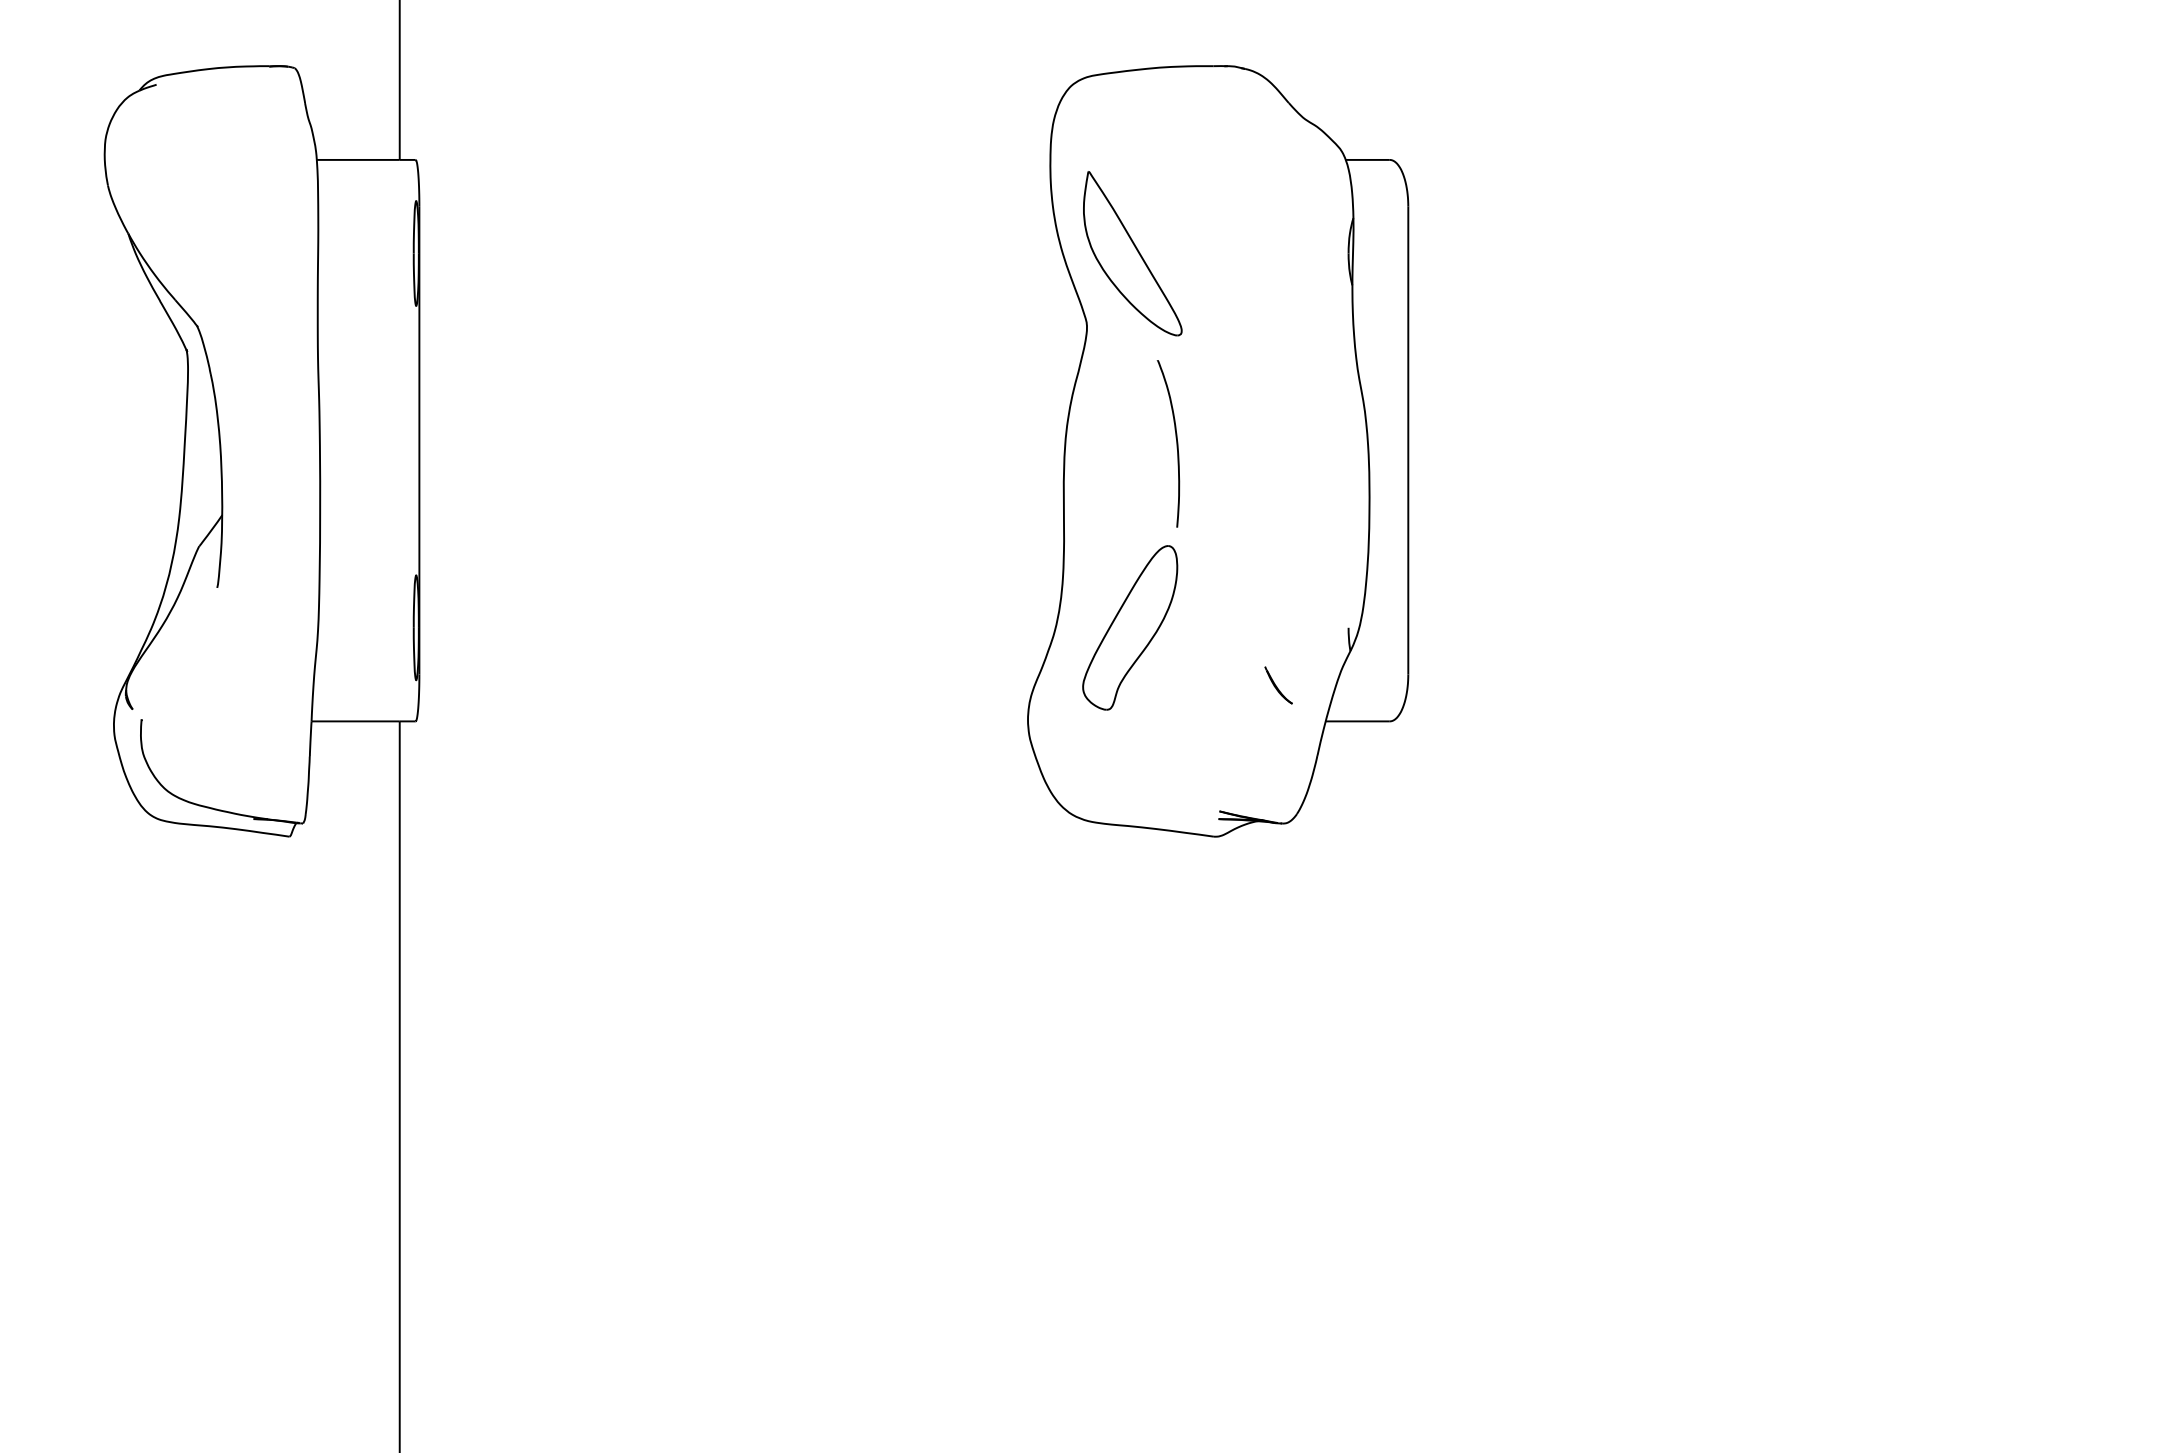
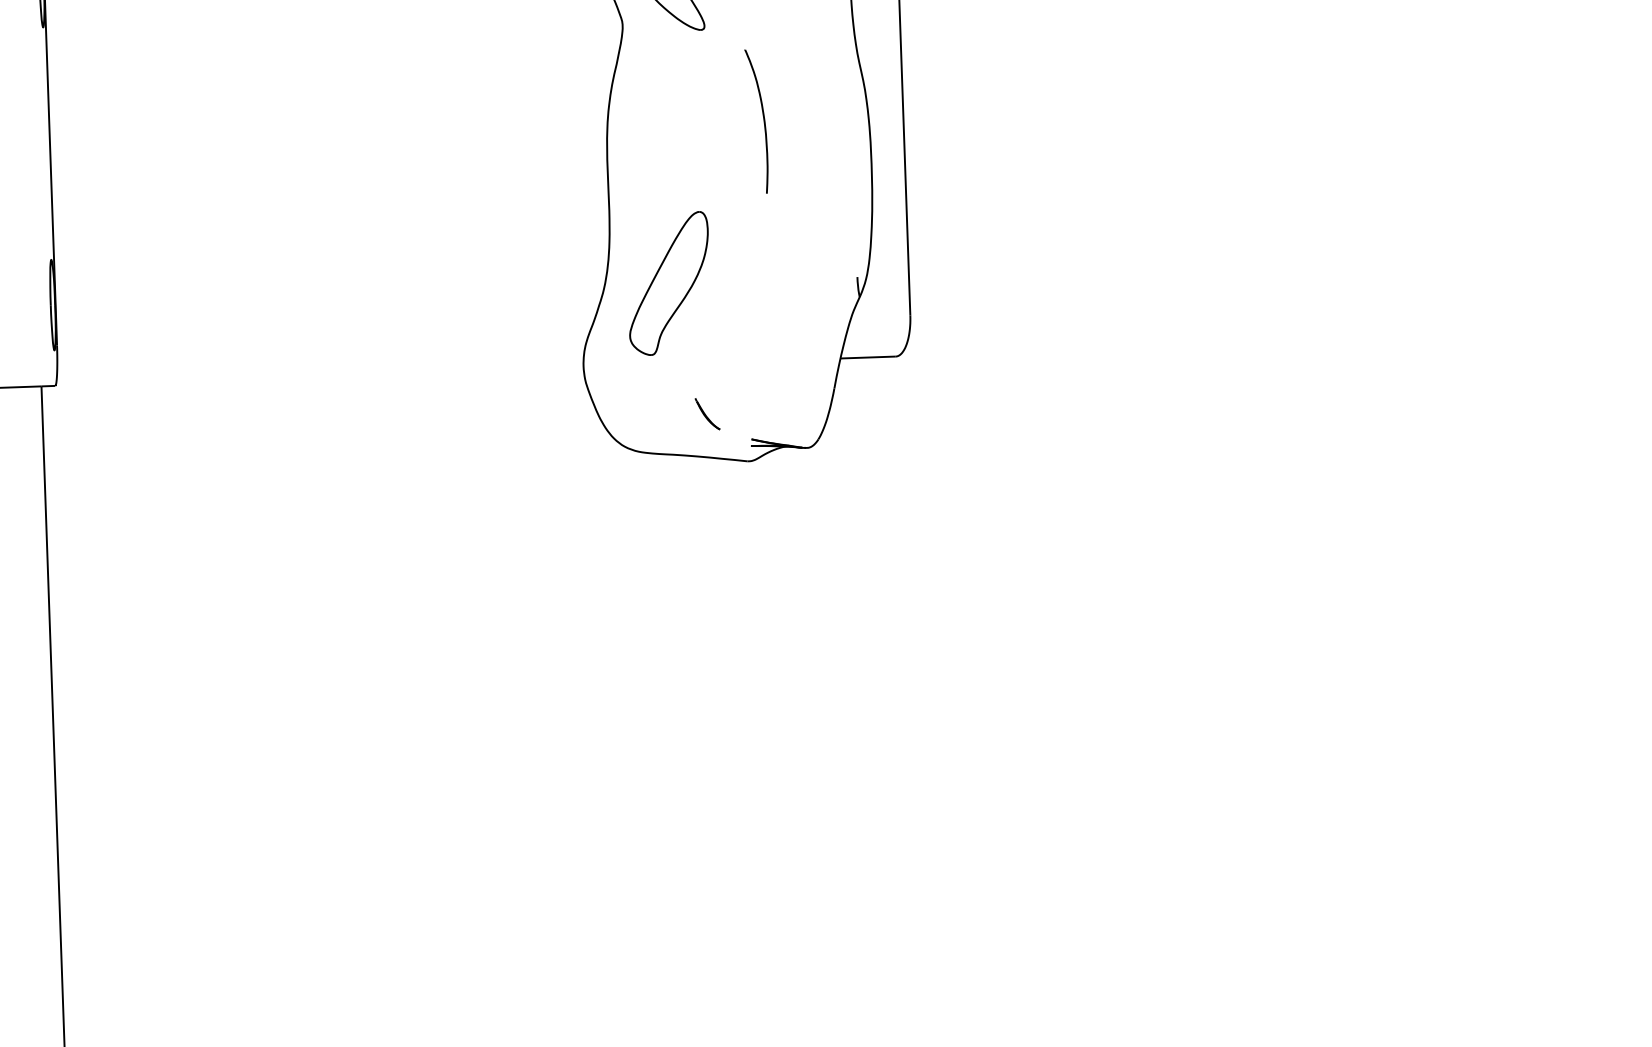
part: (1176, 443) -> (763, 121), moved
part: (1278, 685) -> (707, 414), moved

